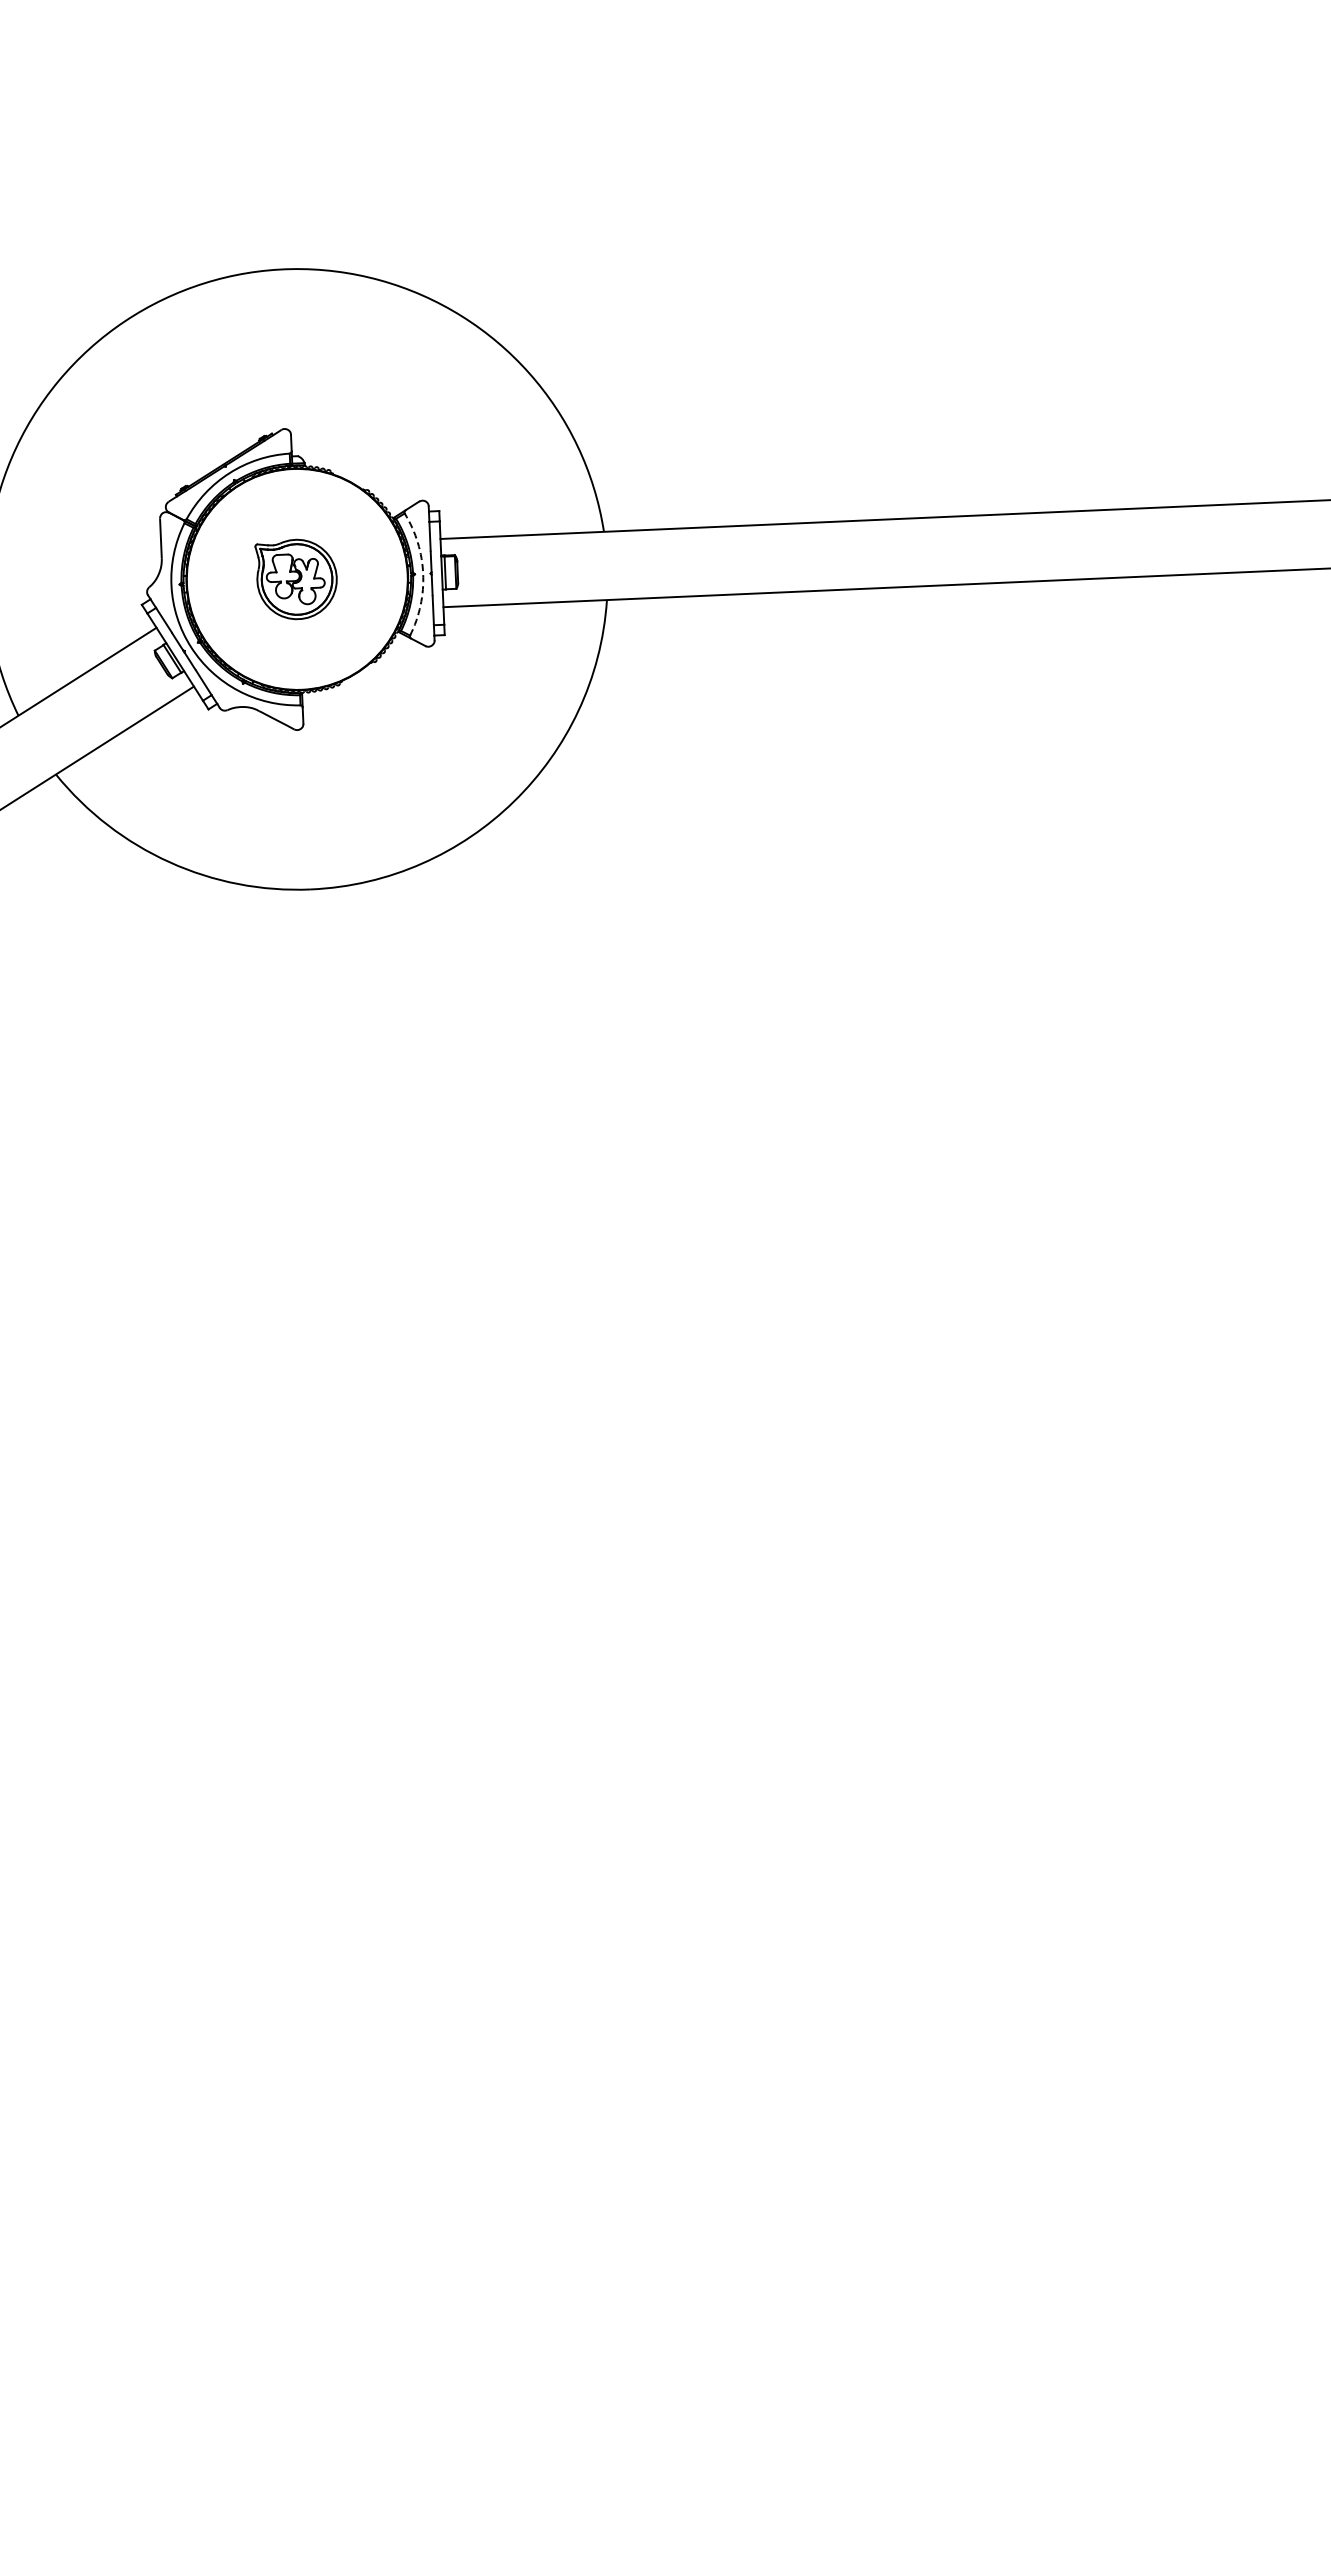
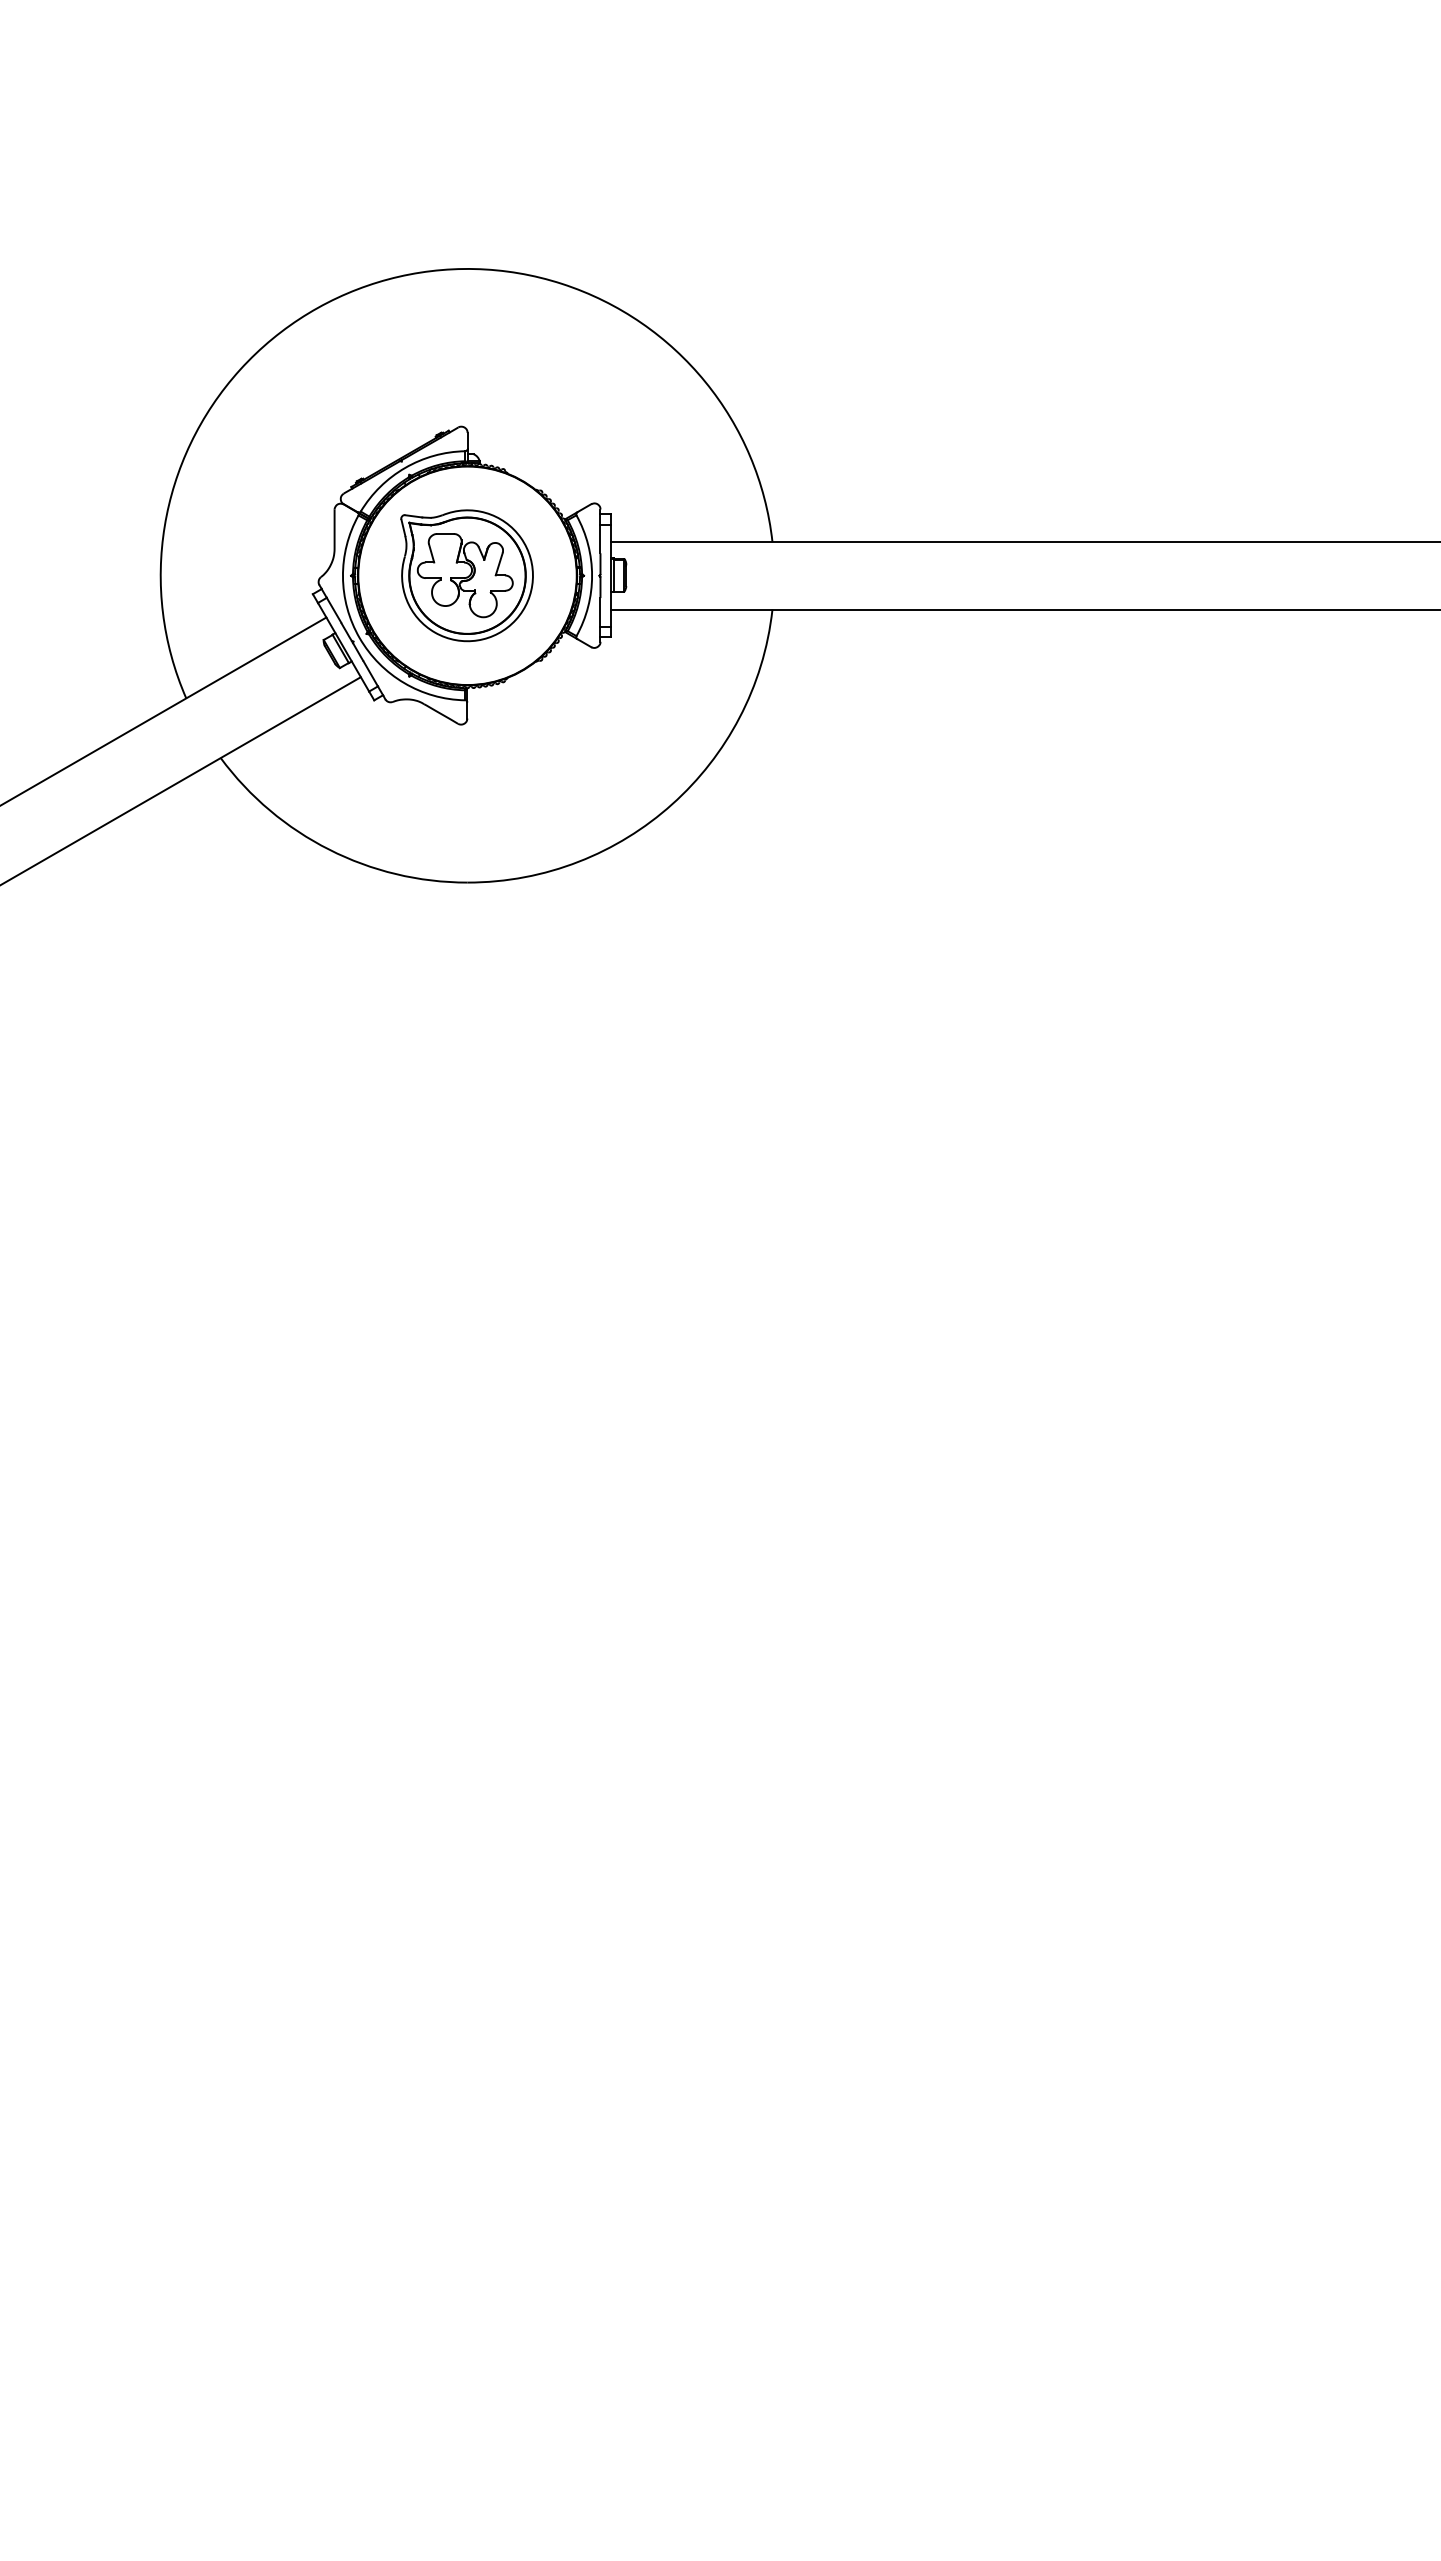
arc: (423, 573) -> (592, 575), dashed -> solid
part: (296, 579) -> (466, 575), size x1.67

